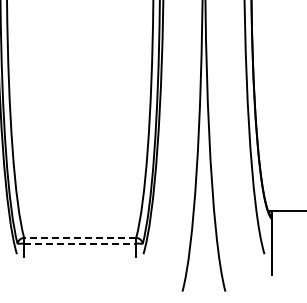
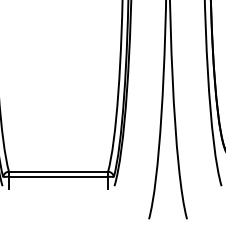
line: (80, 237) -> (58, 171), dashed -> solid
line: (80, 243) -> (58, 176), dashed -> solid

